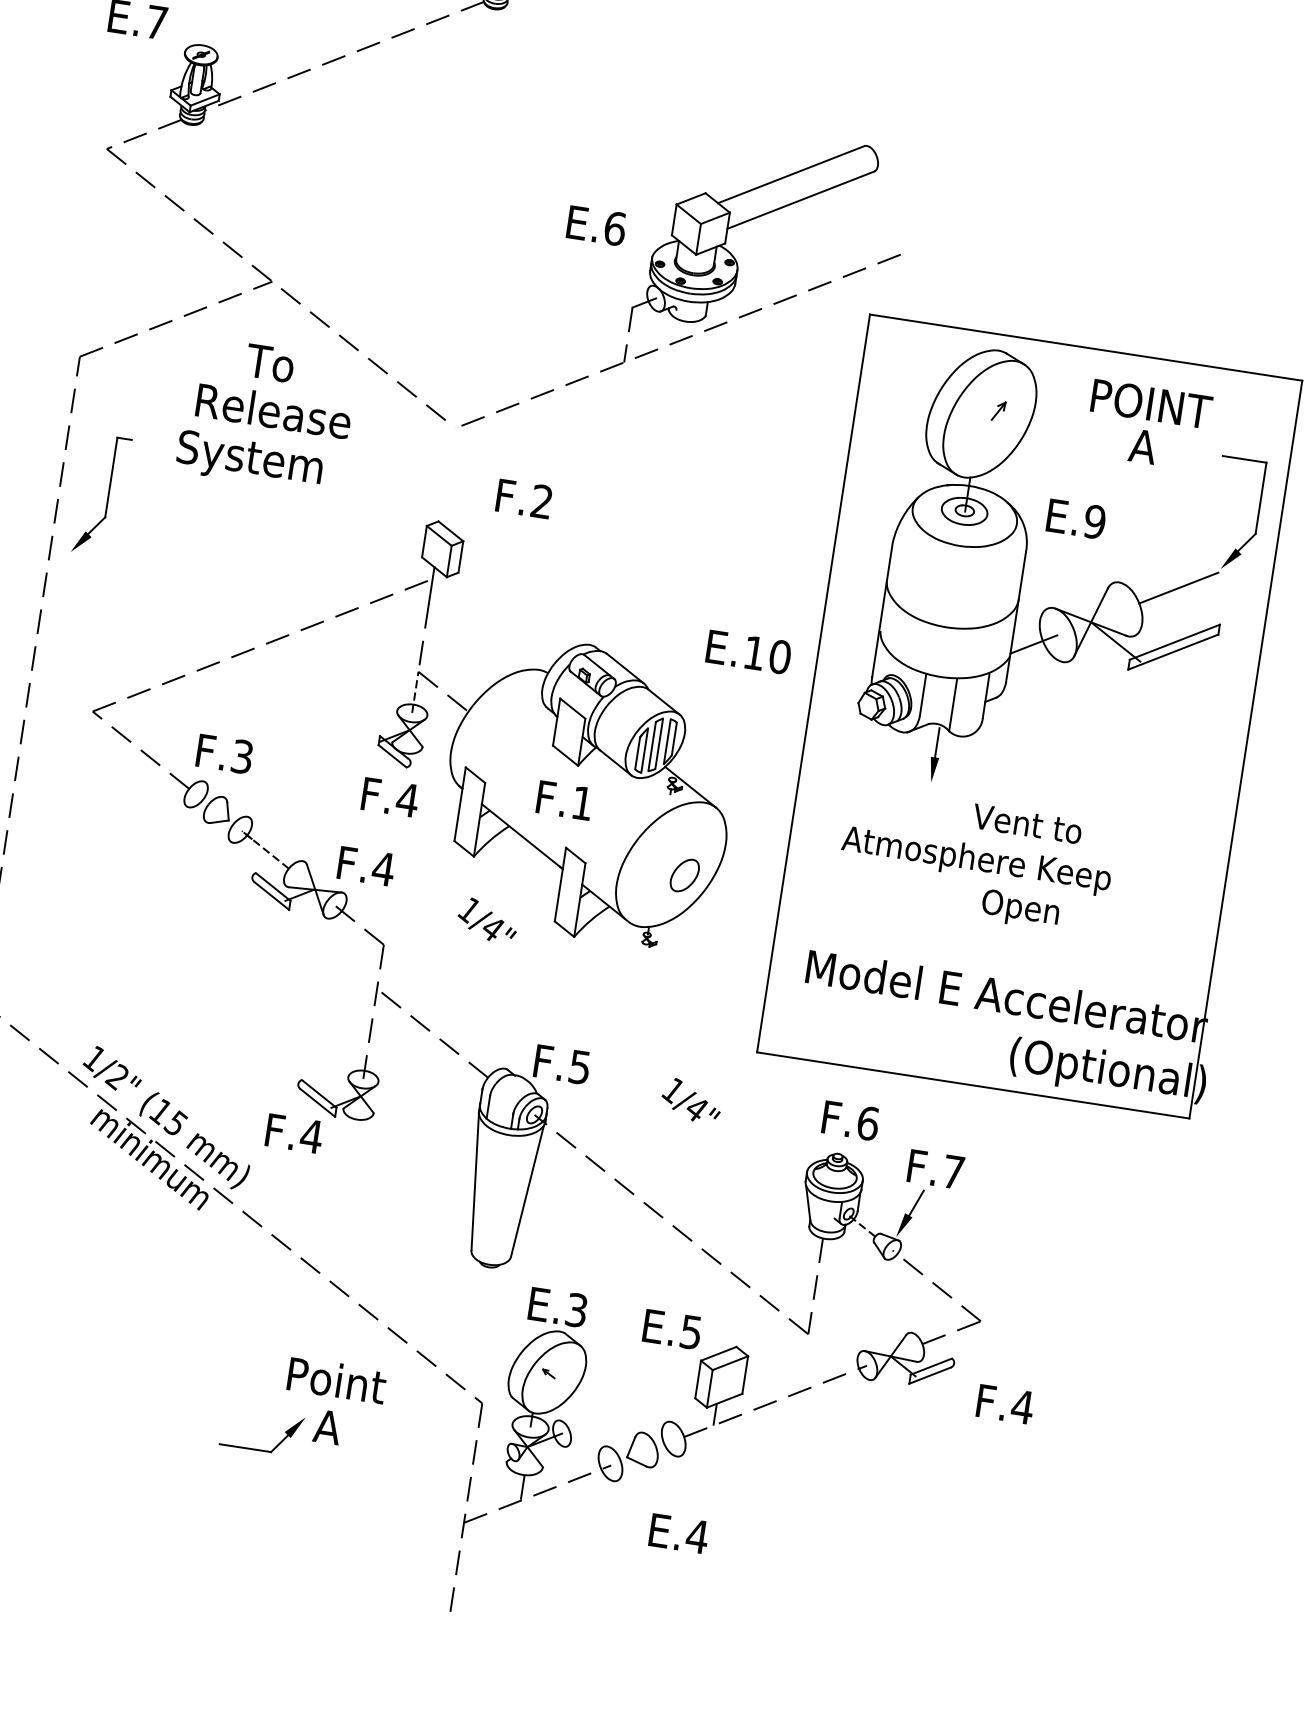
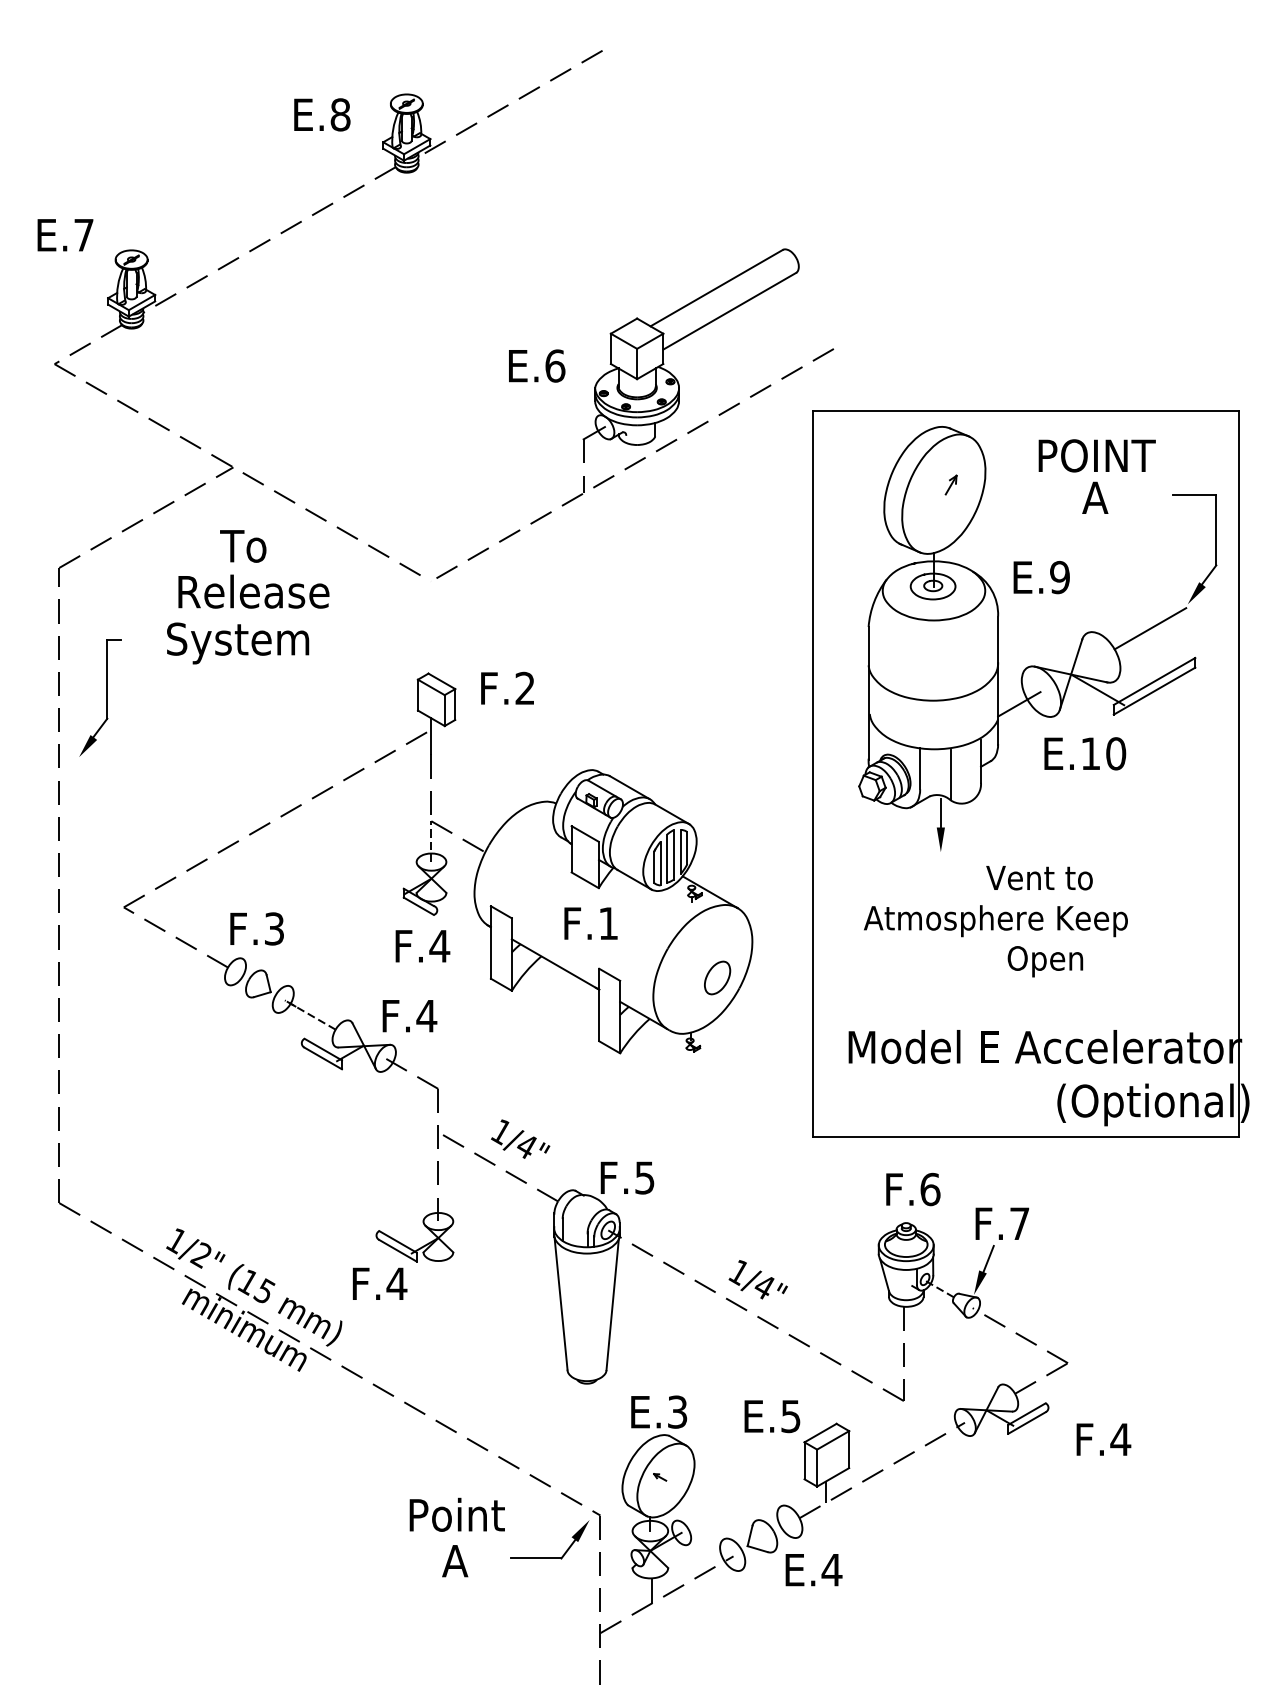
text: (524, 498) -> (507, 687), moved
text: (749, 652) -> (1085, 753), moved
text: (487, 919) -> (520, 1138), moved
text: (690, 1100) -> (757, 1279), moved
part: (259, 1449) -> (549, 1557), moved
text: (678, 1534) -> (813, 1570), moved

